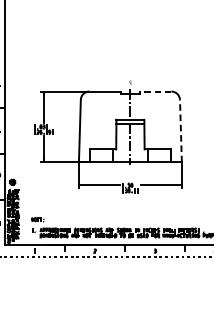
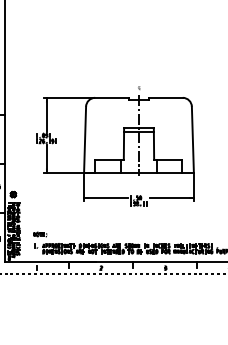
line: (156, 91) -> (166, 97), dashed -> solid
line: (180, 130) -> (192, 139), dashed -> solid

